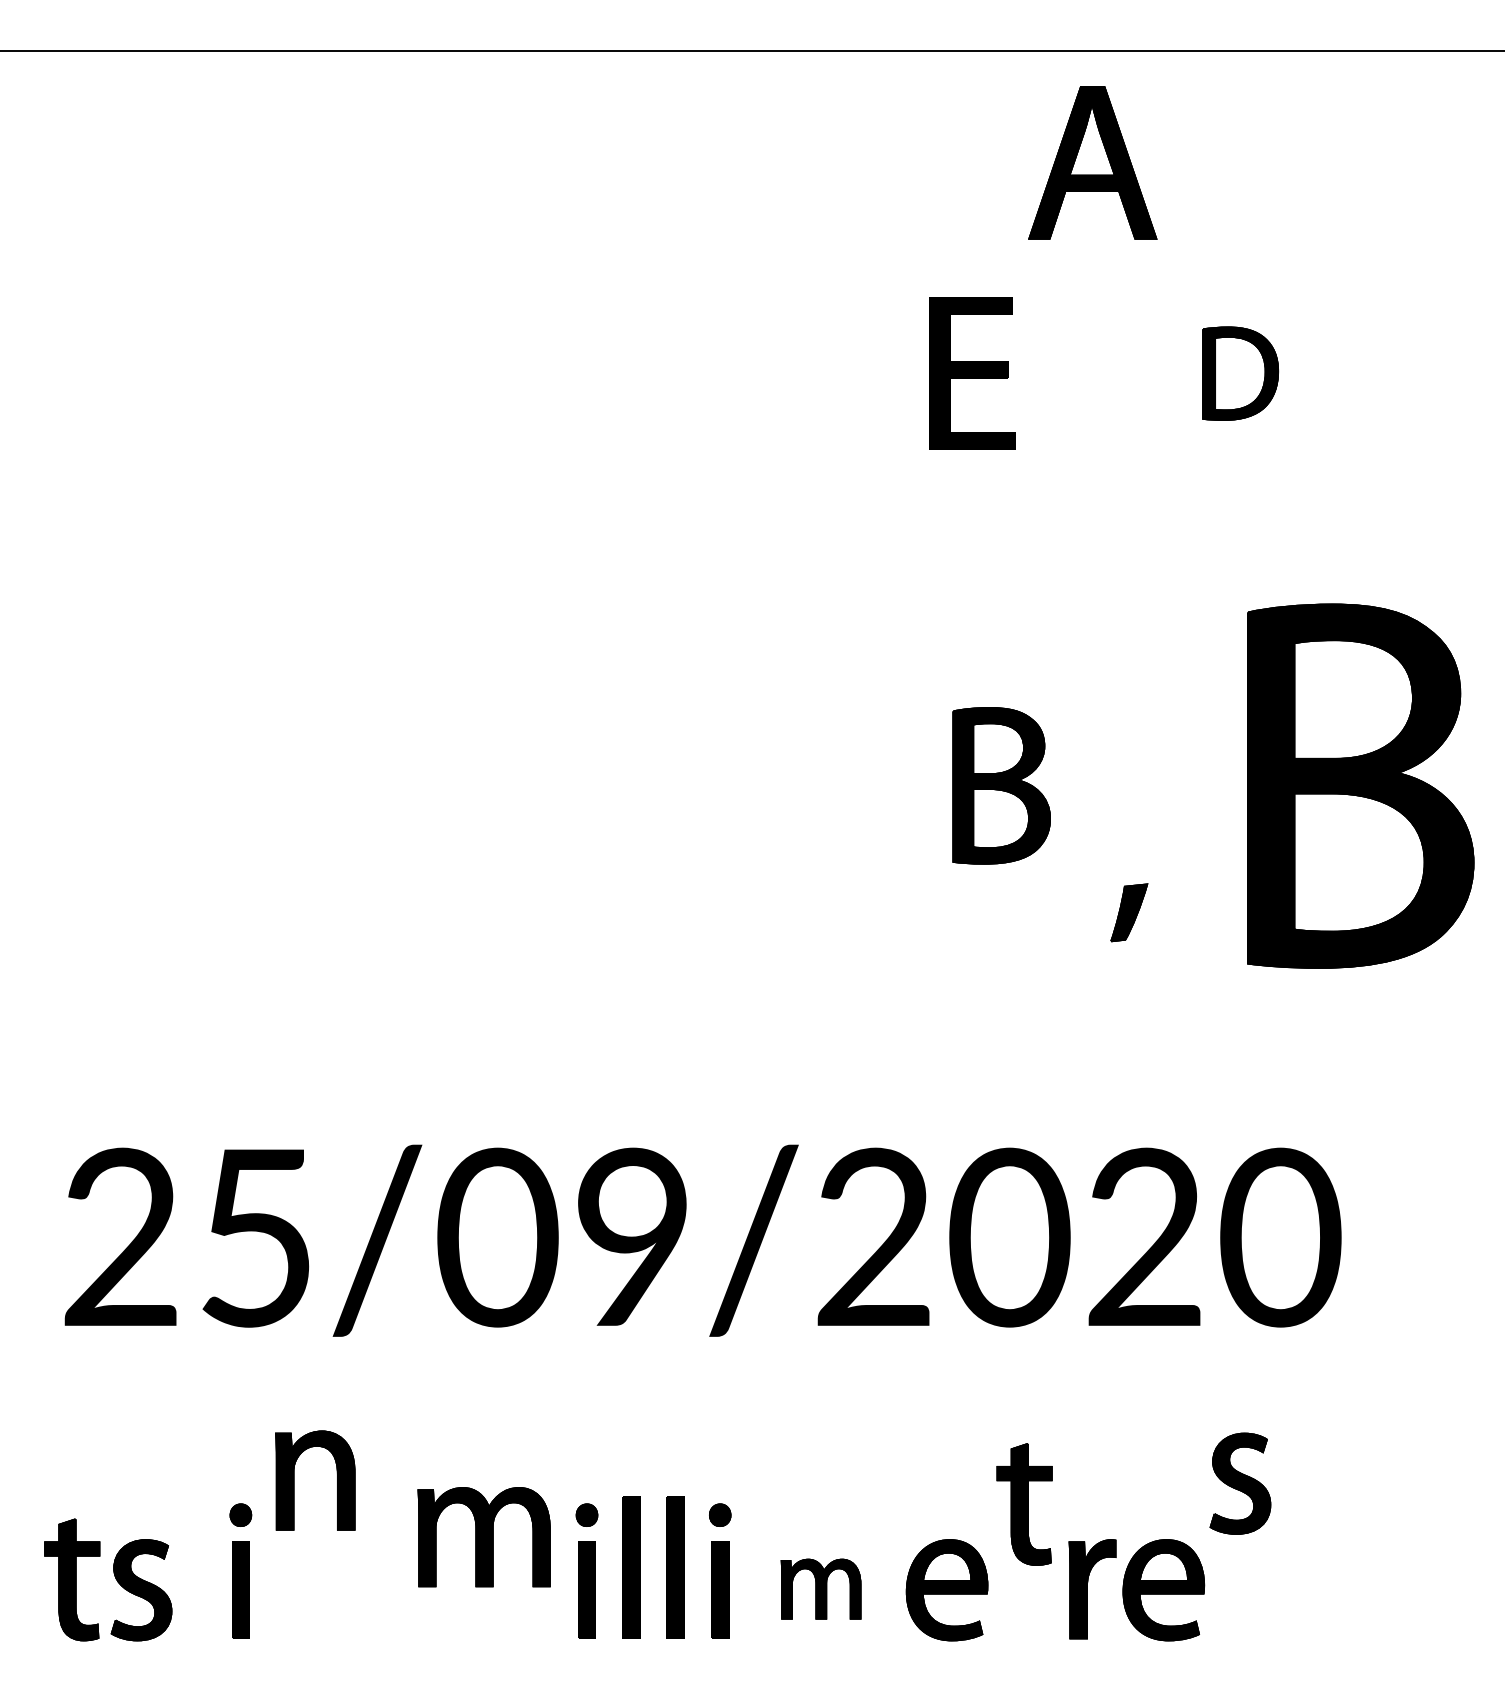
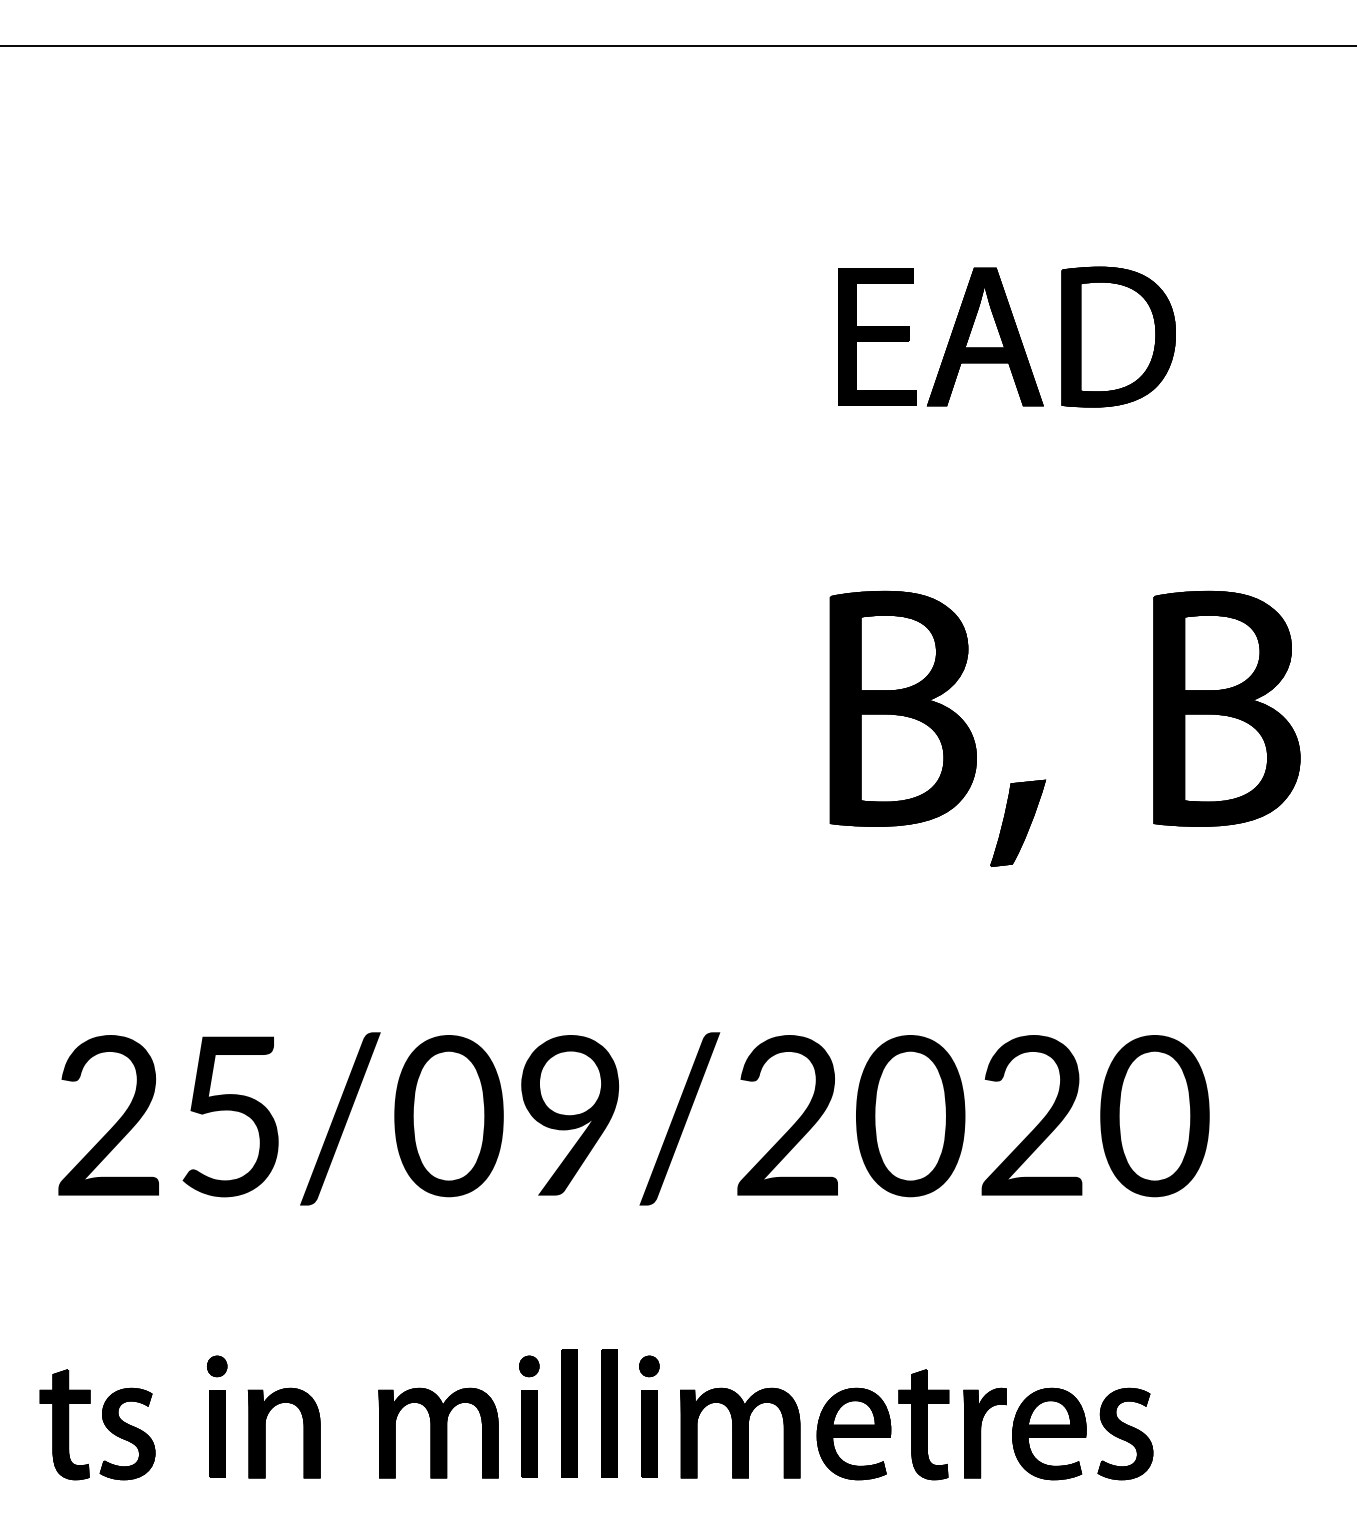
part: (1091, 162) -> (984, 336), moved
part: (1240, 373) -> (1118, 336), size x1.67
part: (1000, 785) -> (902, 708), size x1.67
part: (1360, 785) -> (1226, 708), size x0.71
part: (1129, 912) -> (1018, 822), size x1.67
part: (294, 1479) -> (265, 1432), moved
part: (1240, 1483) -> (1125, 1433), moved
part: (1024, 1504) -> (923, 1424), moved
part: (484, 1536) -> (438, 1432), moved
part: (821, 1588) -> (740, 1432), size x1.67

